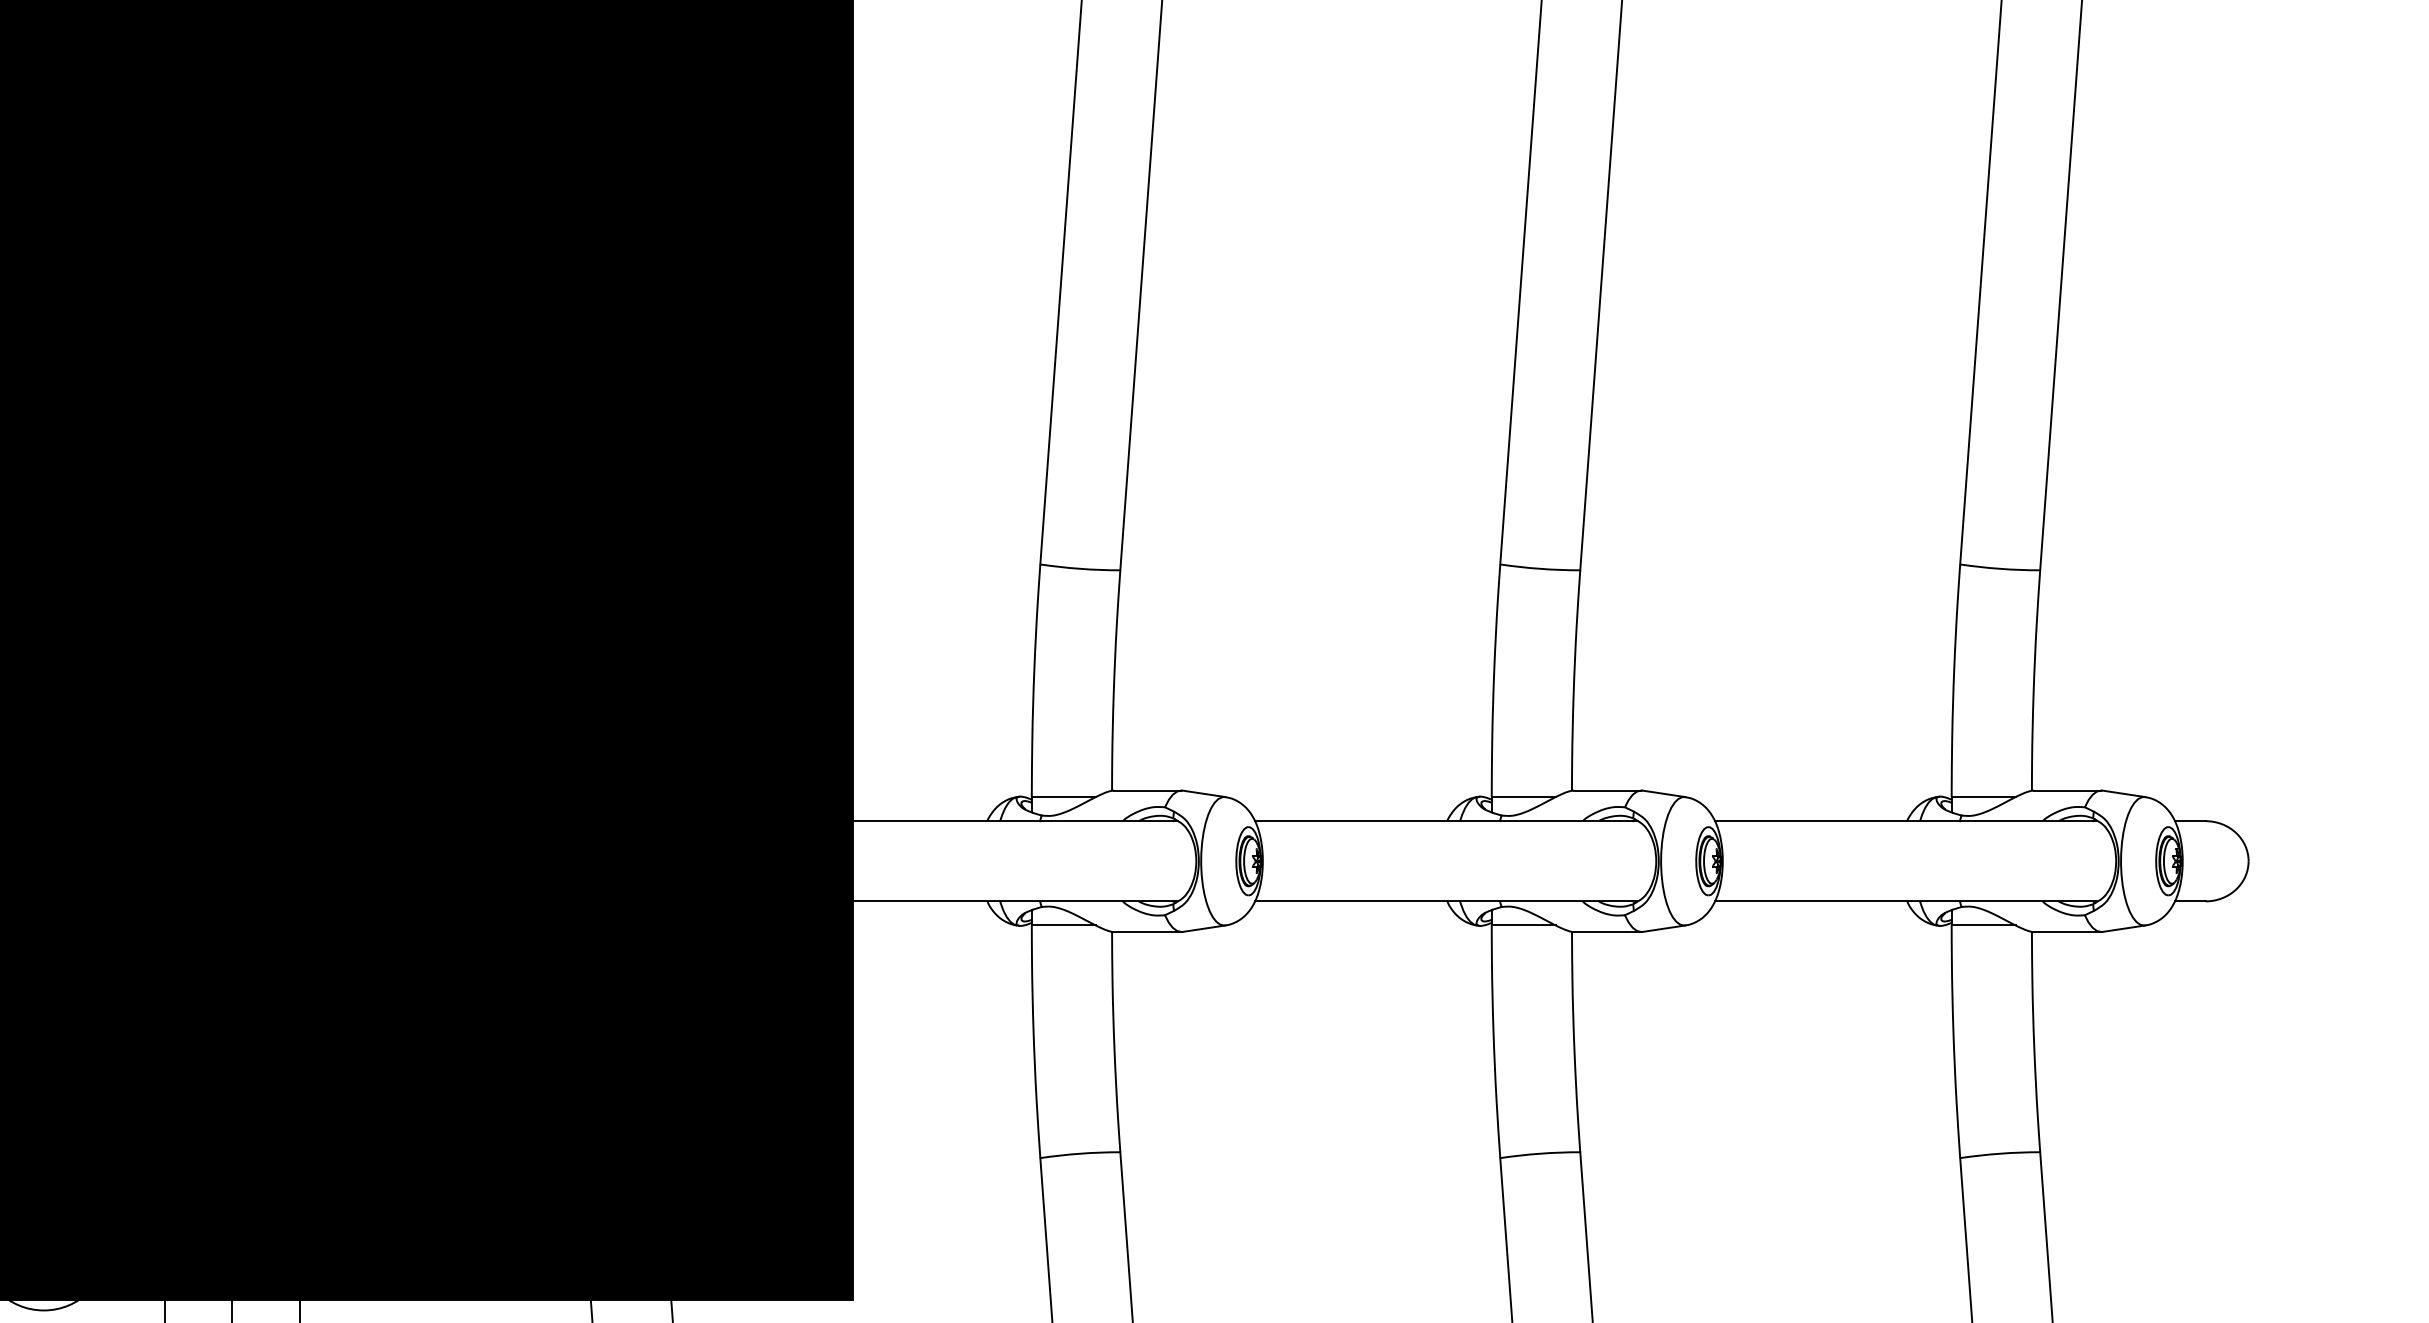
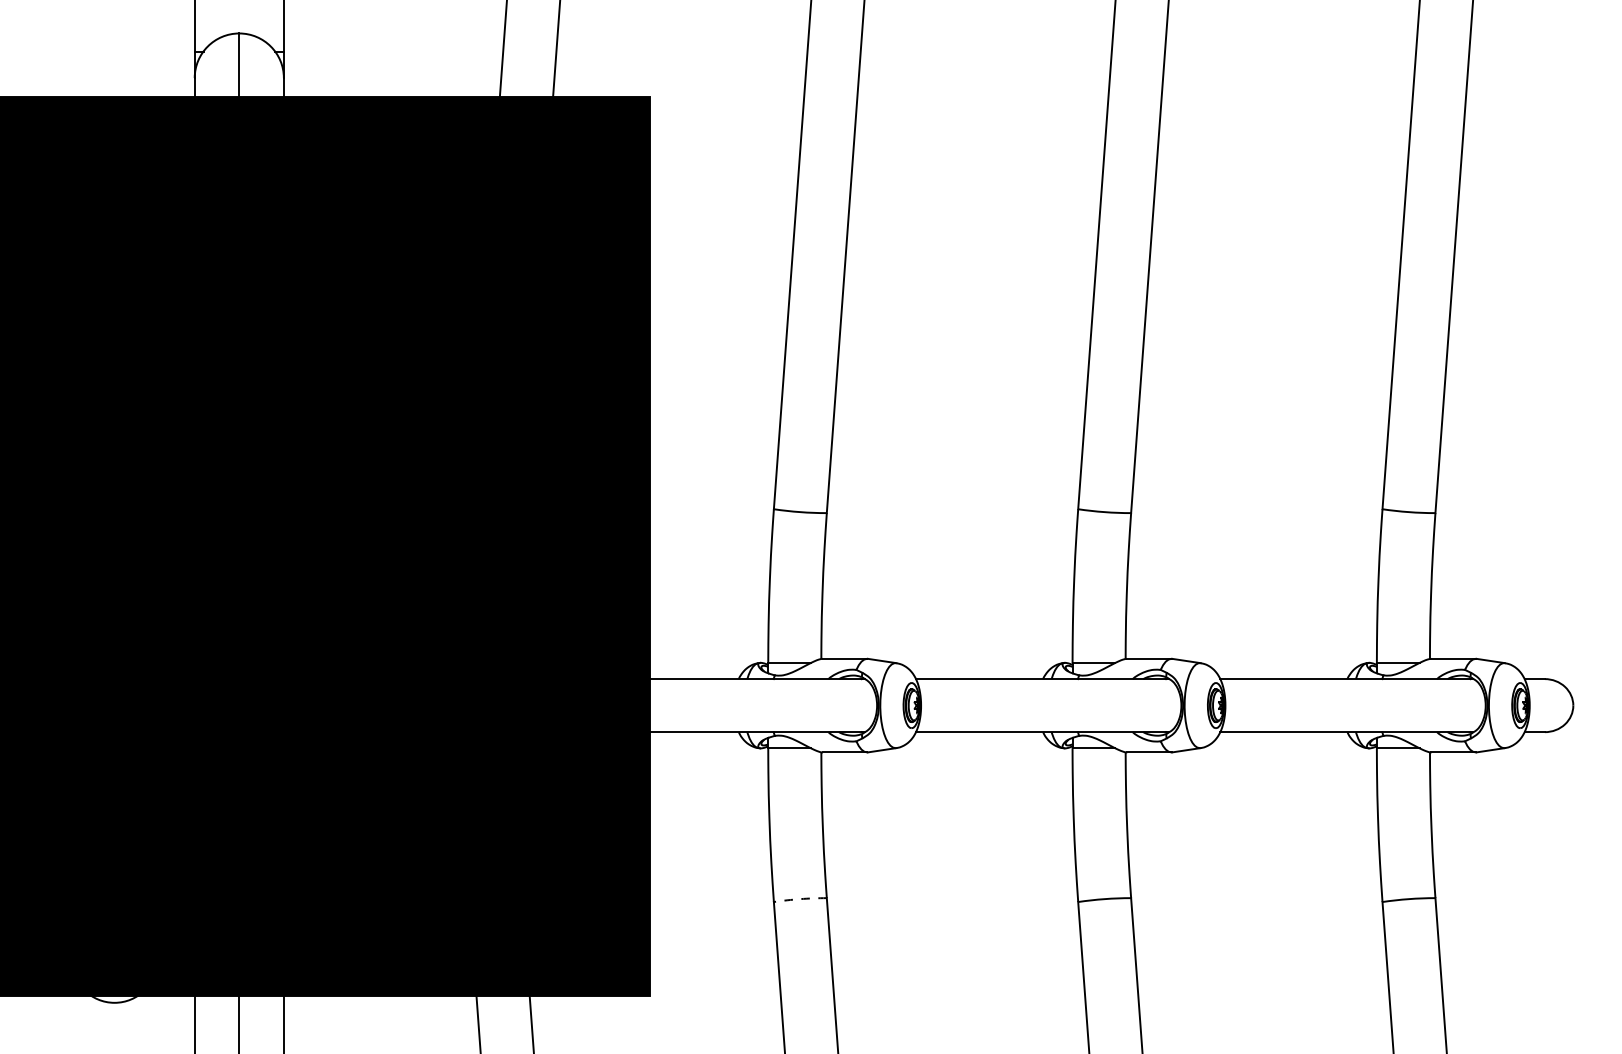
arc: (1080, 1154) -> (800, 899), solid -> dashed

